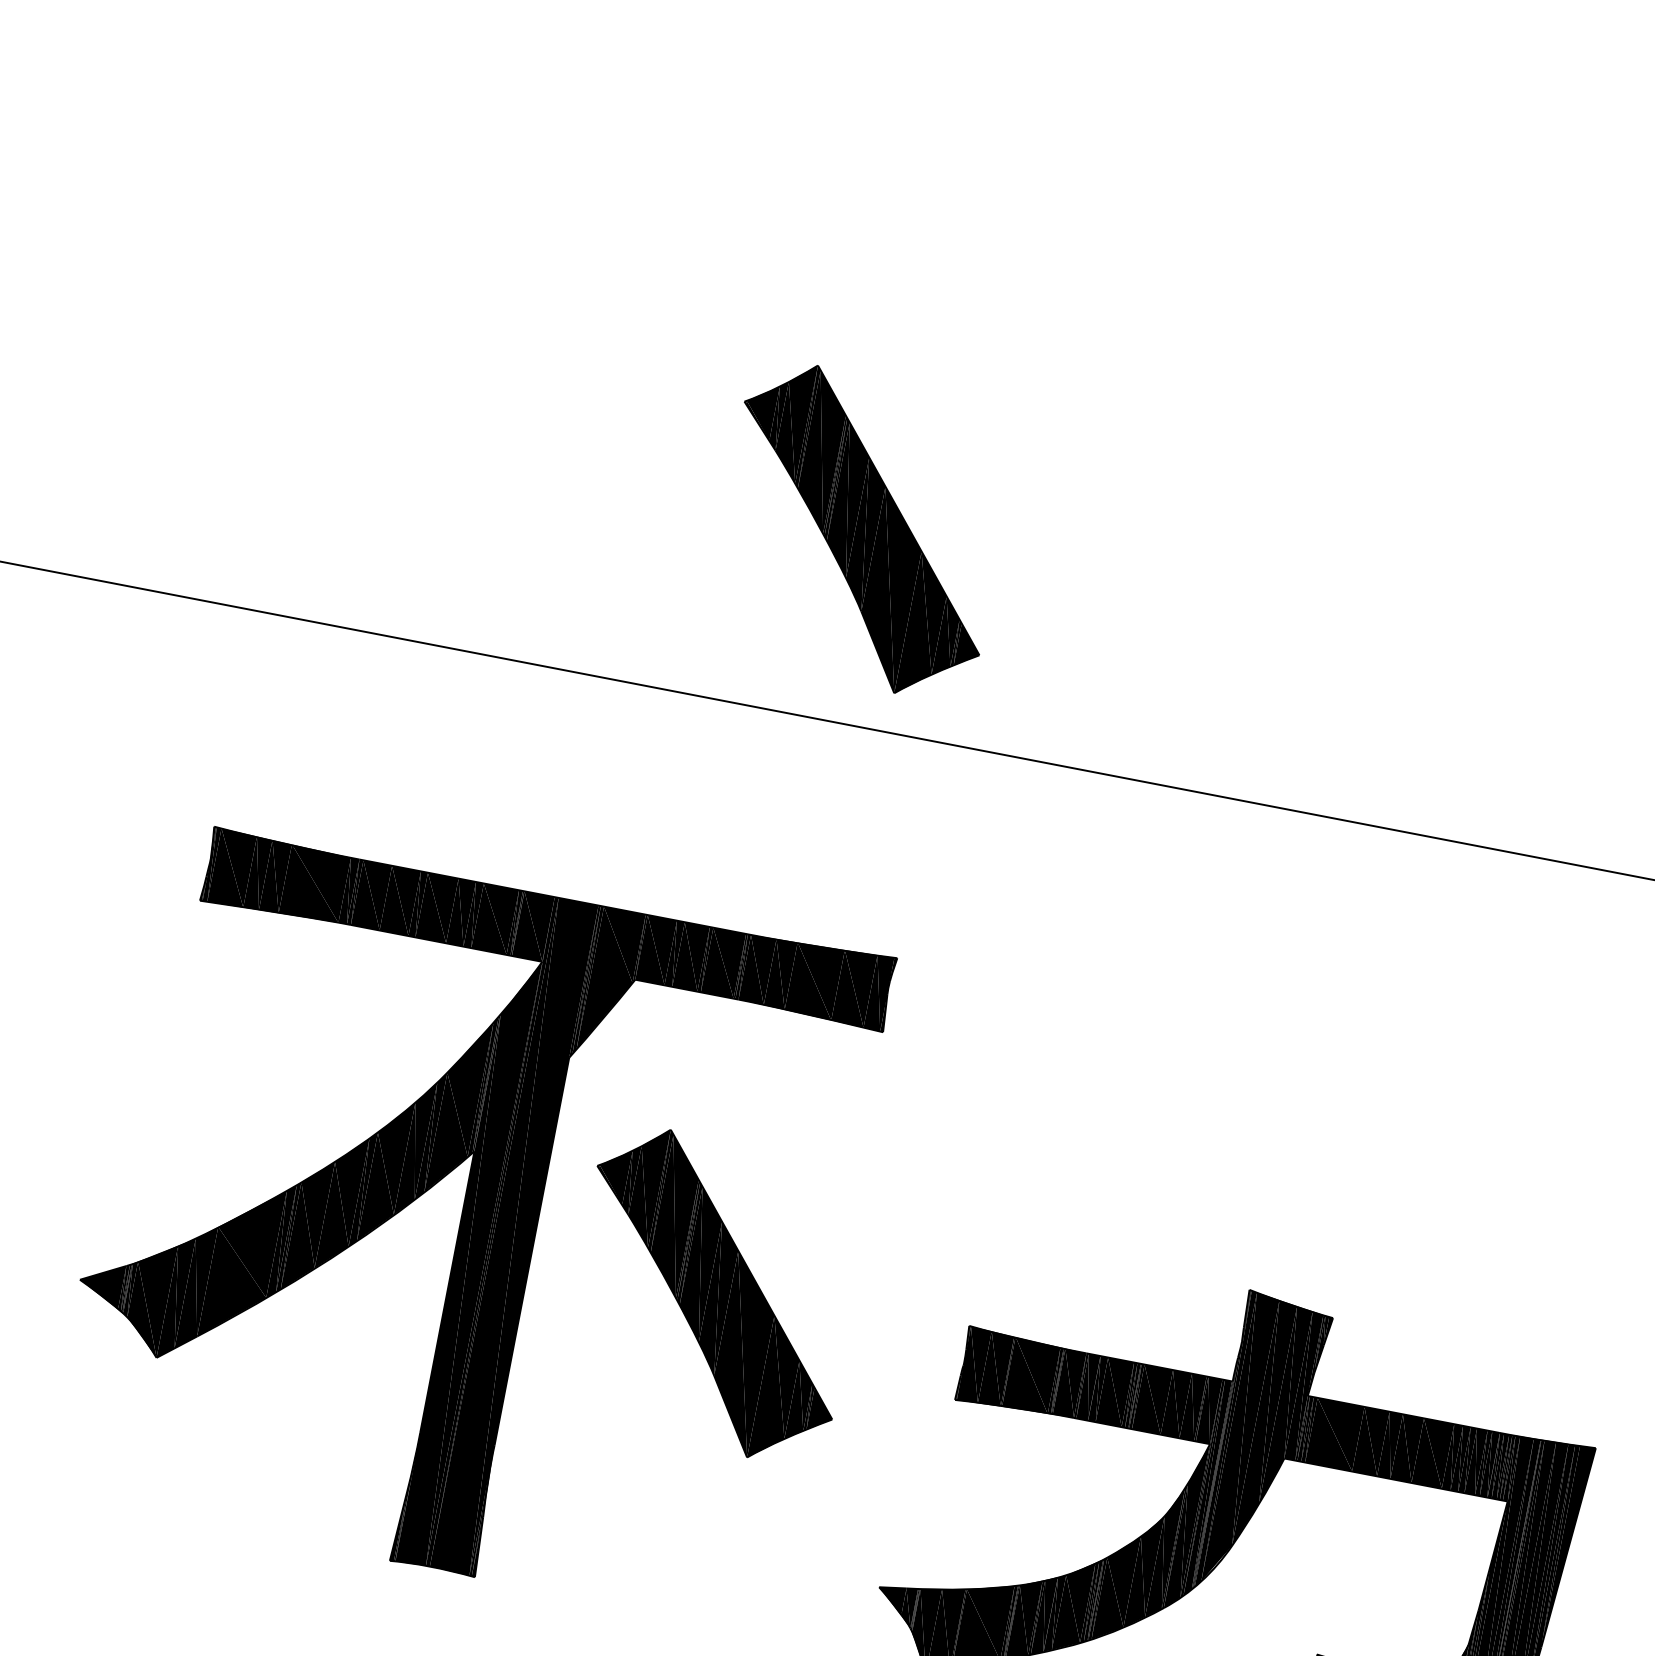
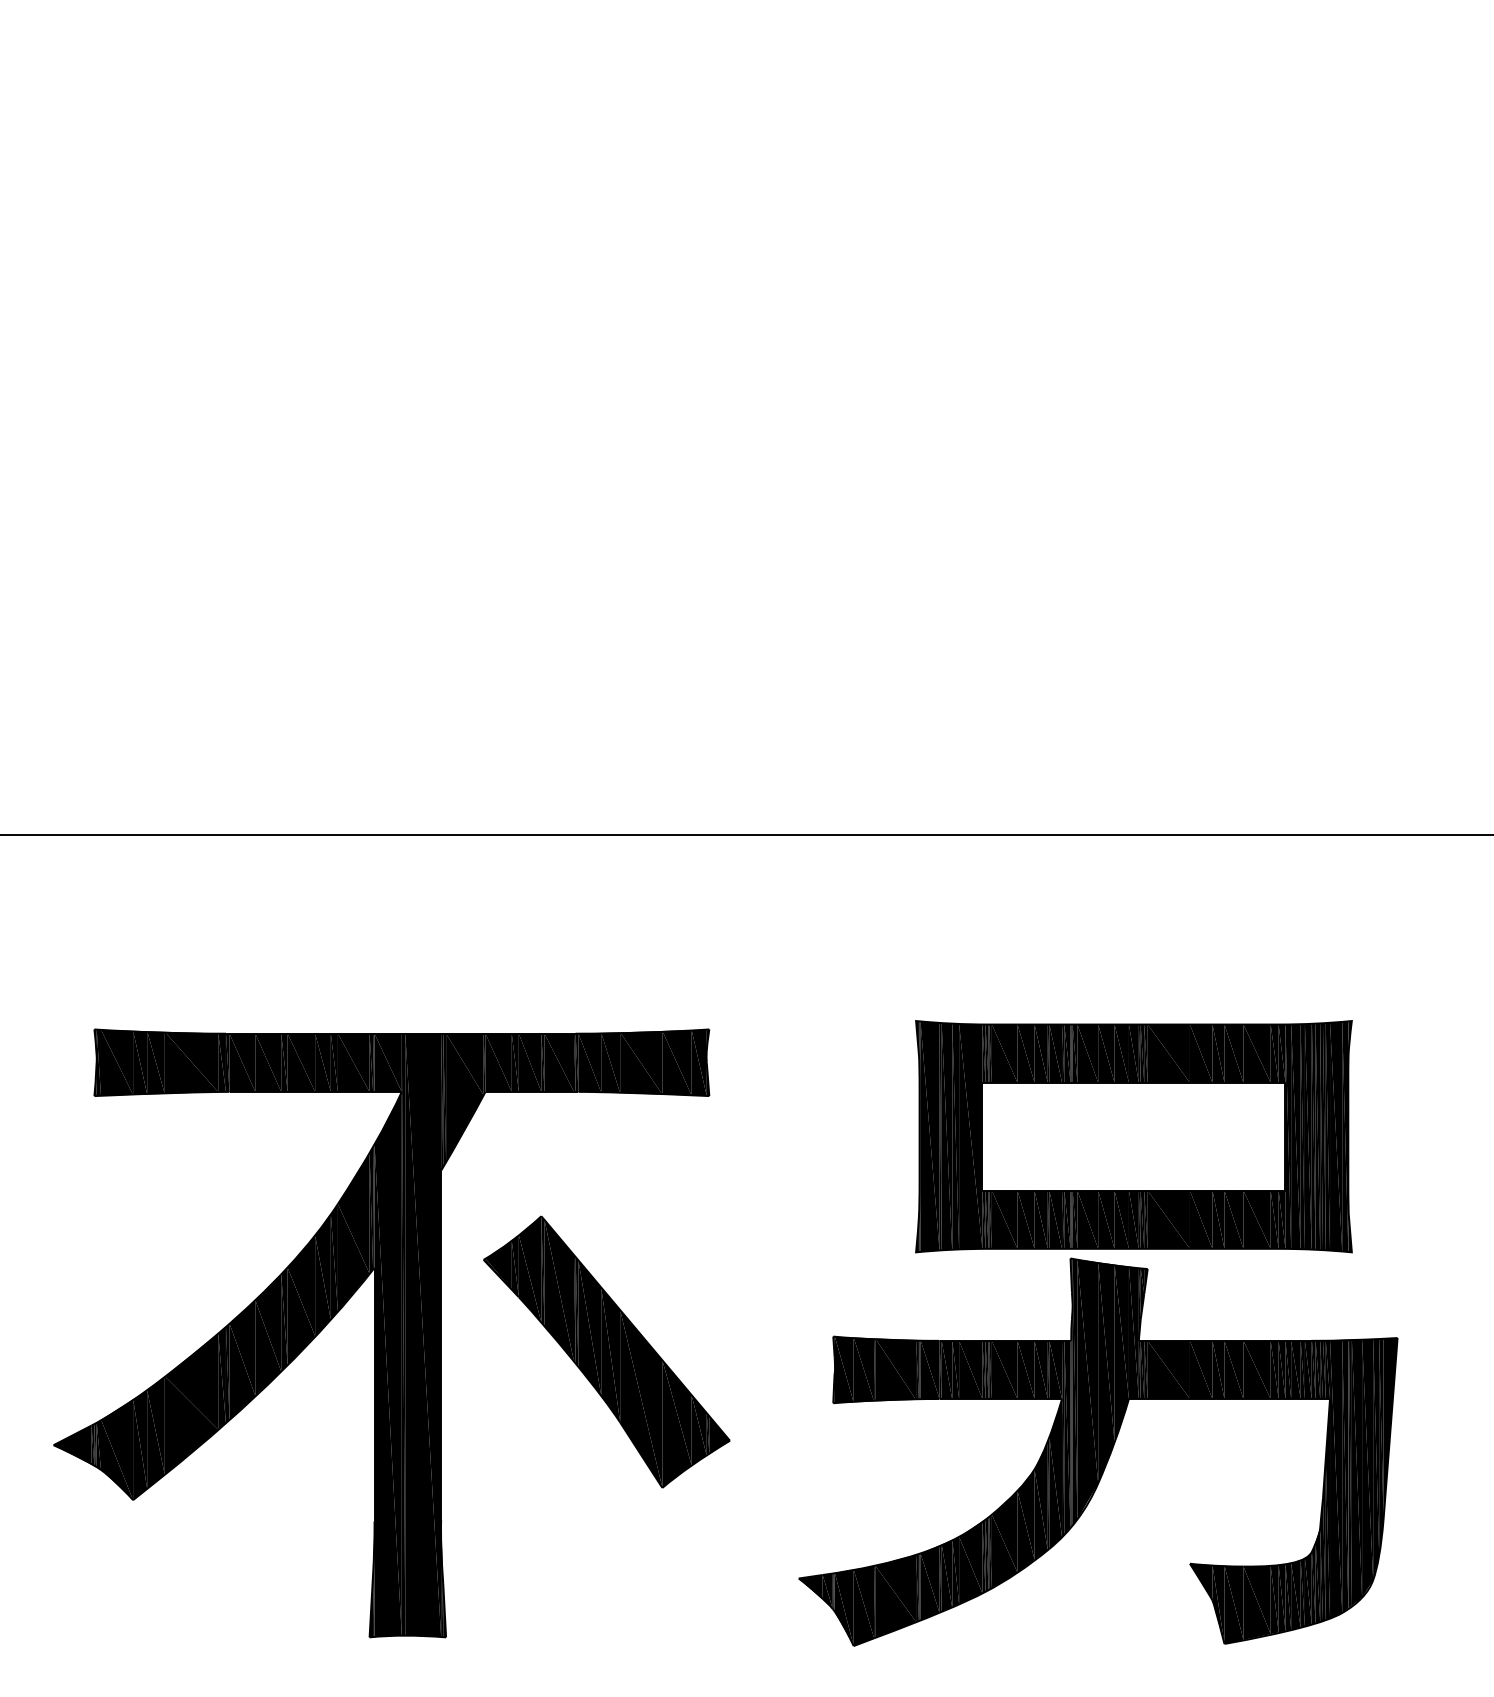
part: (861, 529) -> (606, 663), removed
part: (1345, 1167) -> (1133, 1136), added

